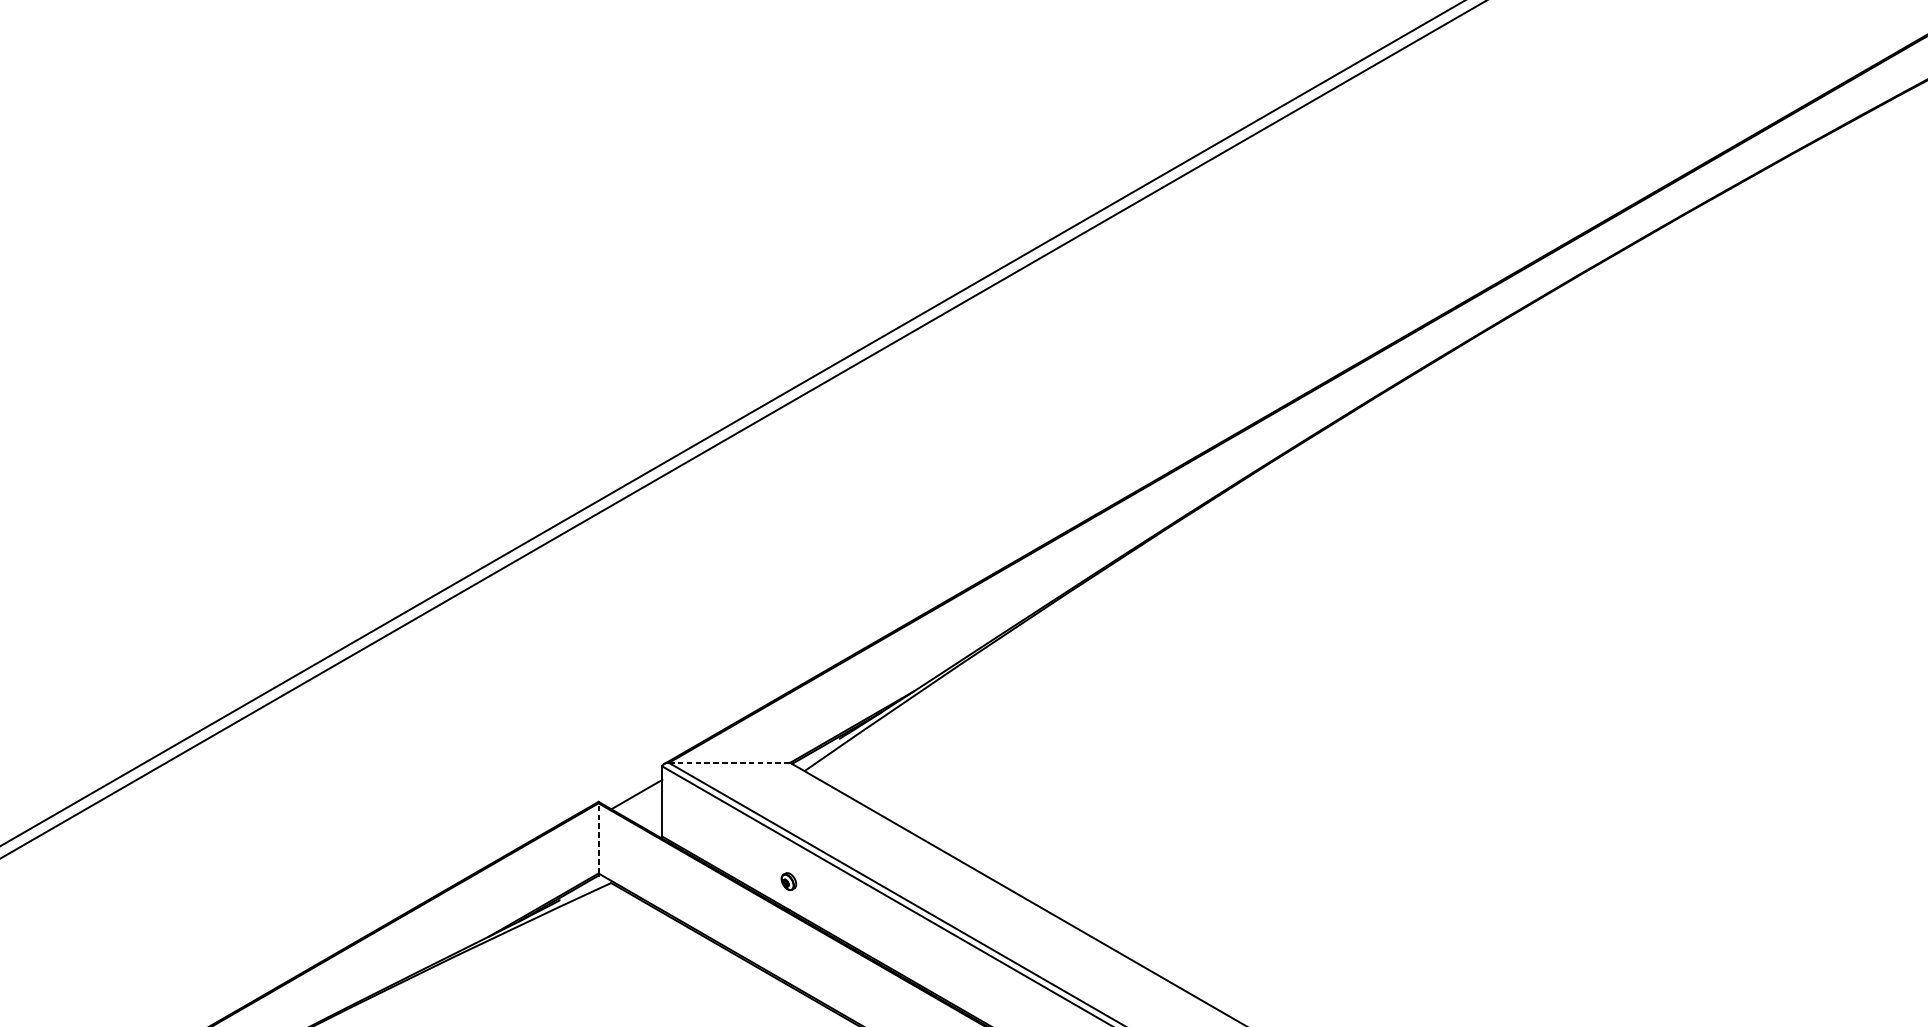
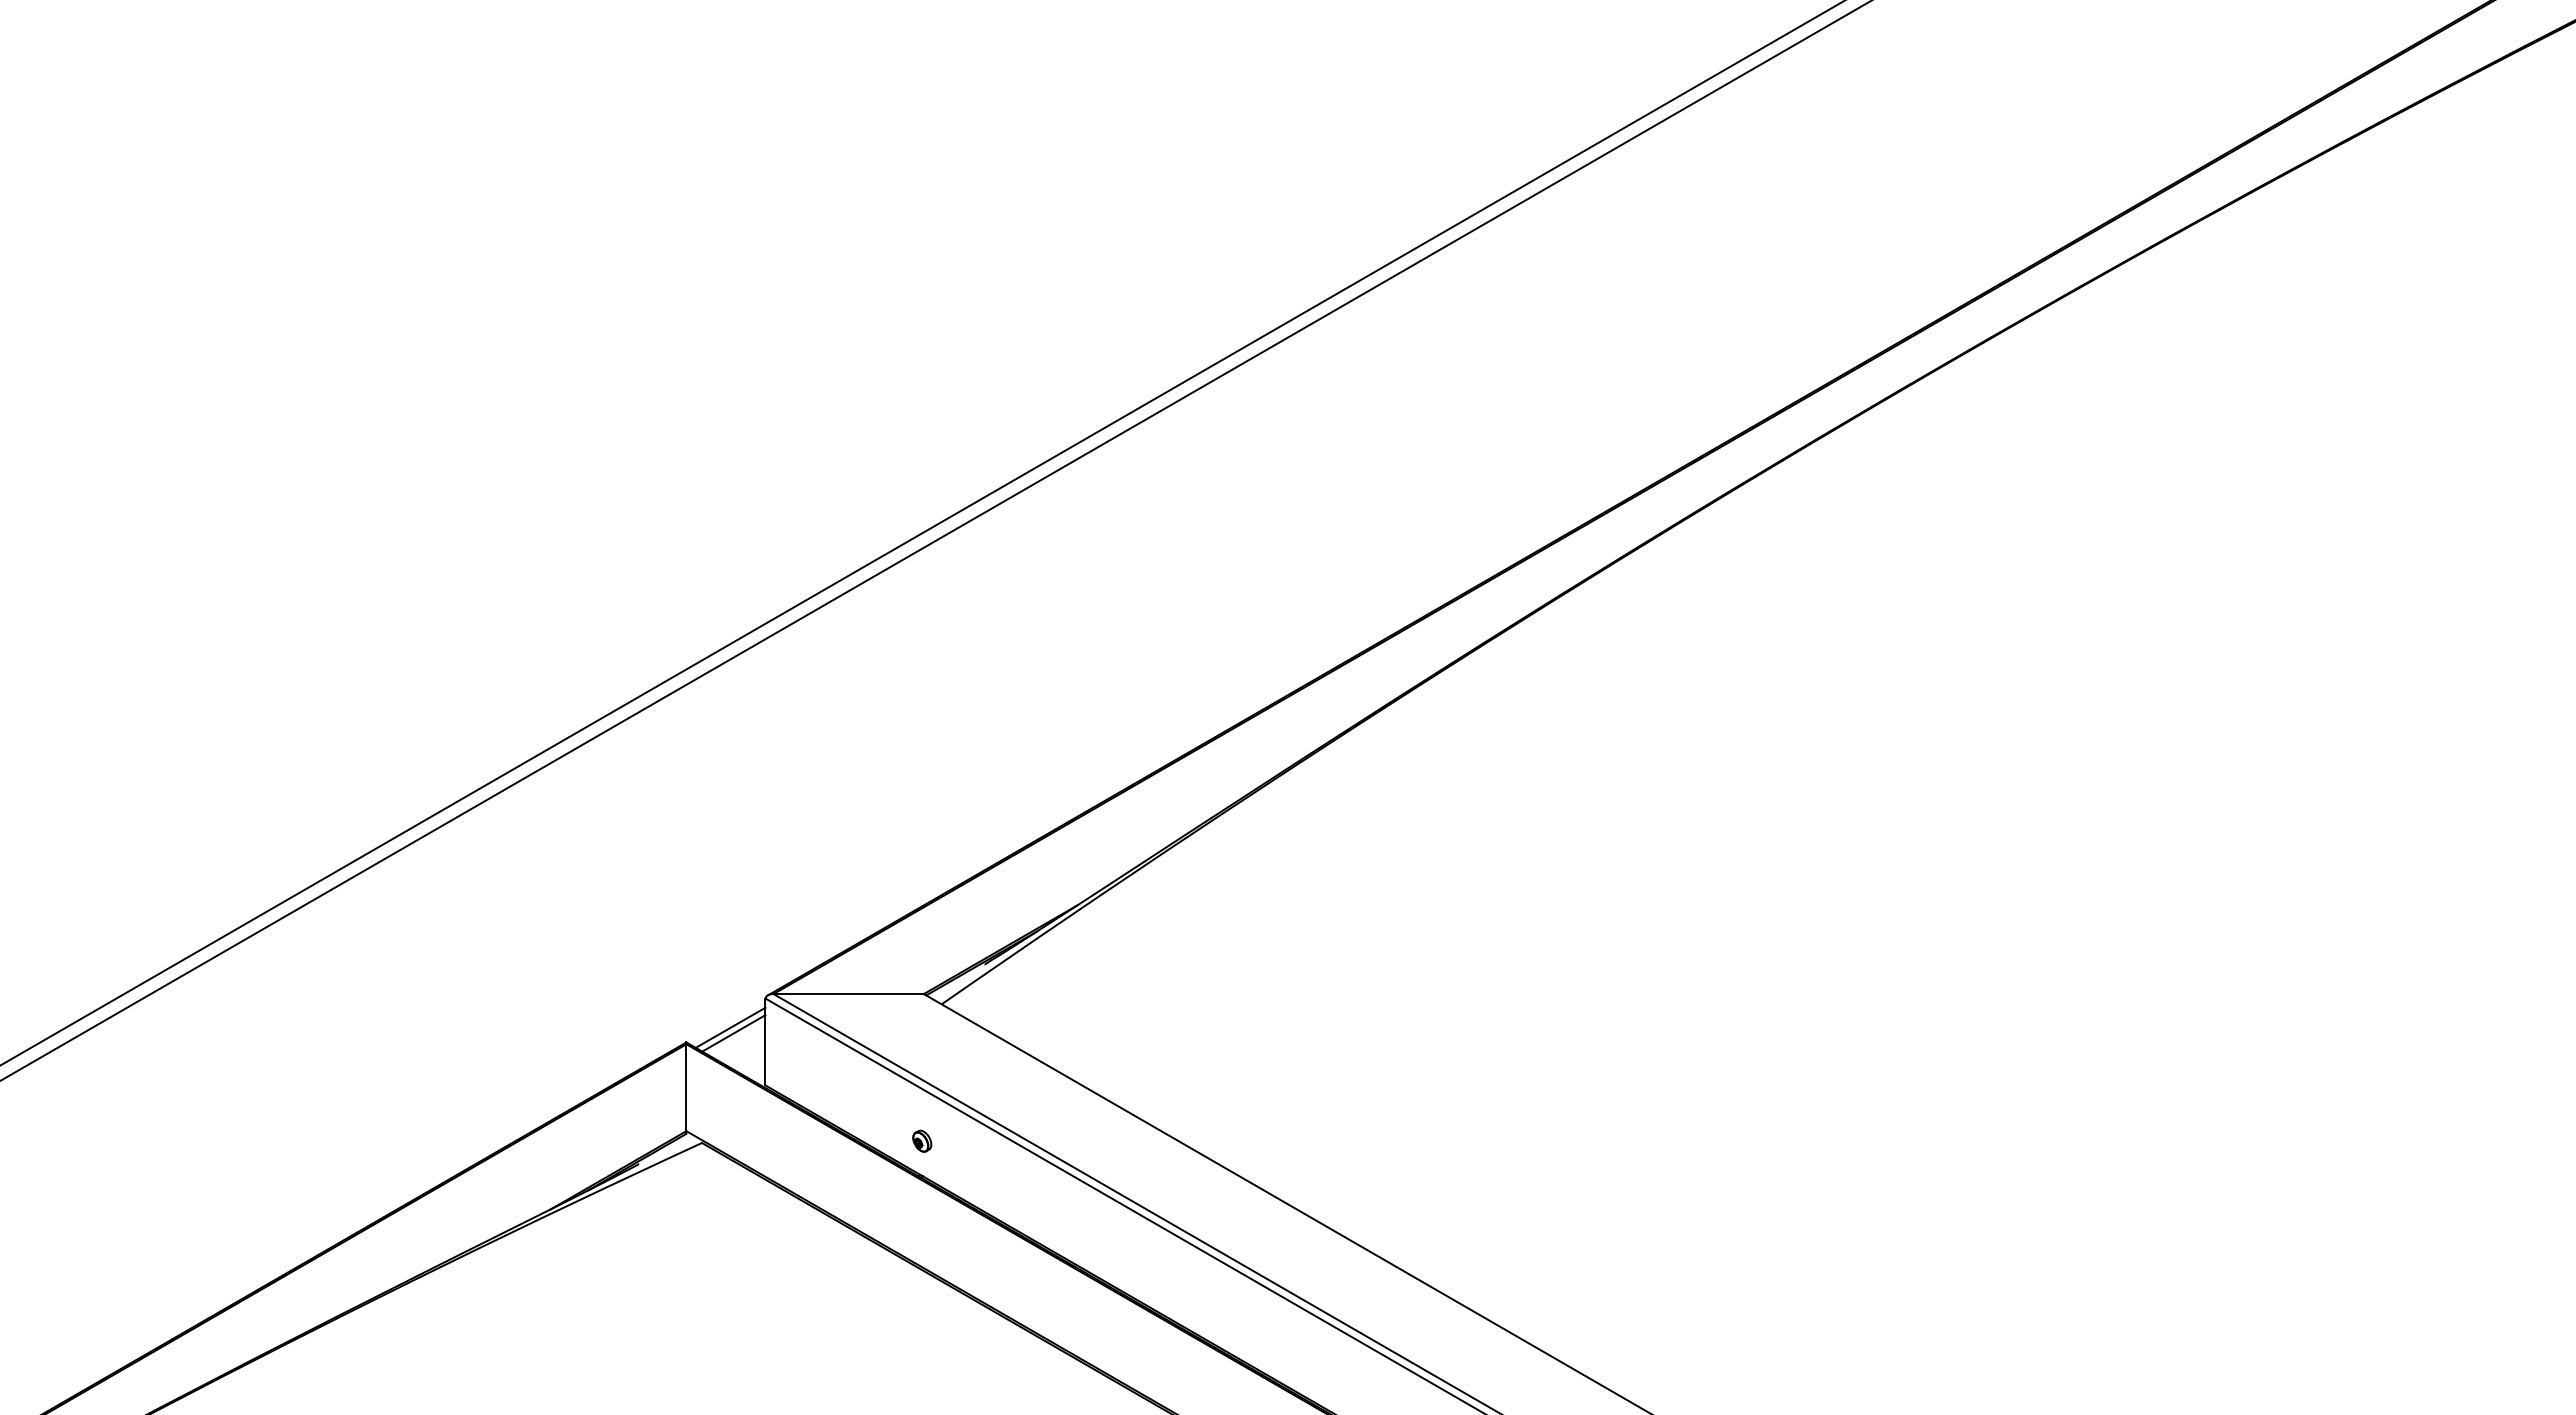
line: (730, 763) -> (849, 994), dashed -> solid
line: (634, 789) -> (730, 1027), added
line: (598, 838) -> (686, 1087), dashed -> solid

